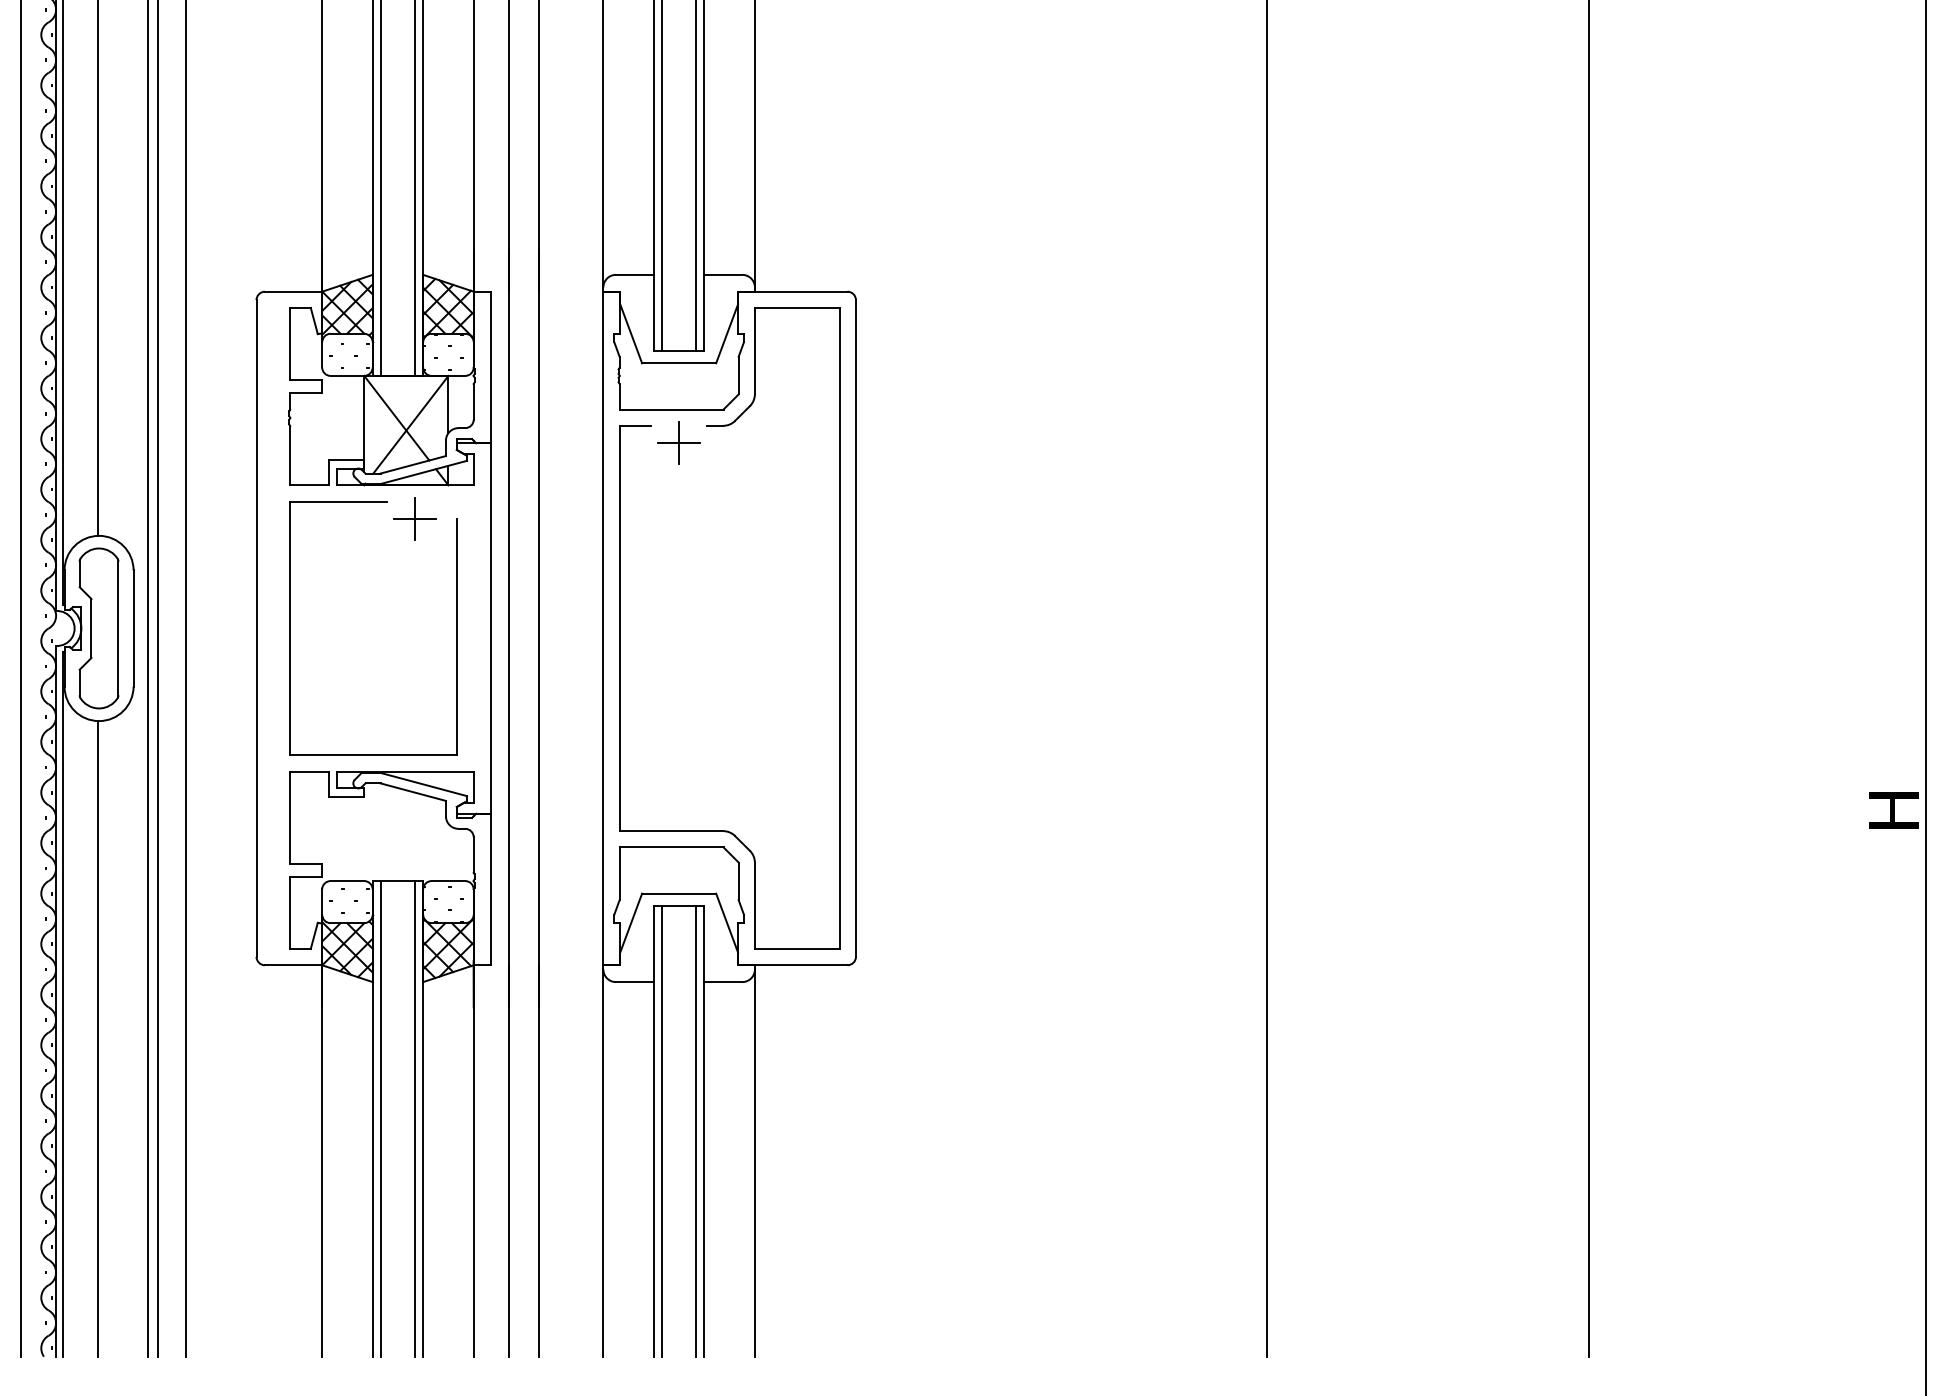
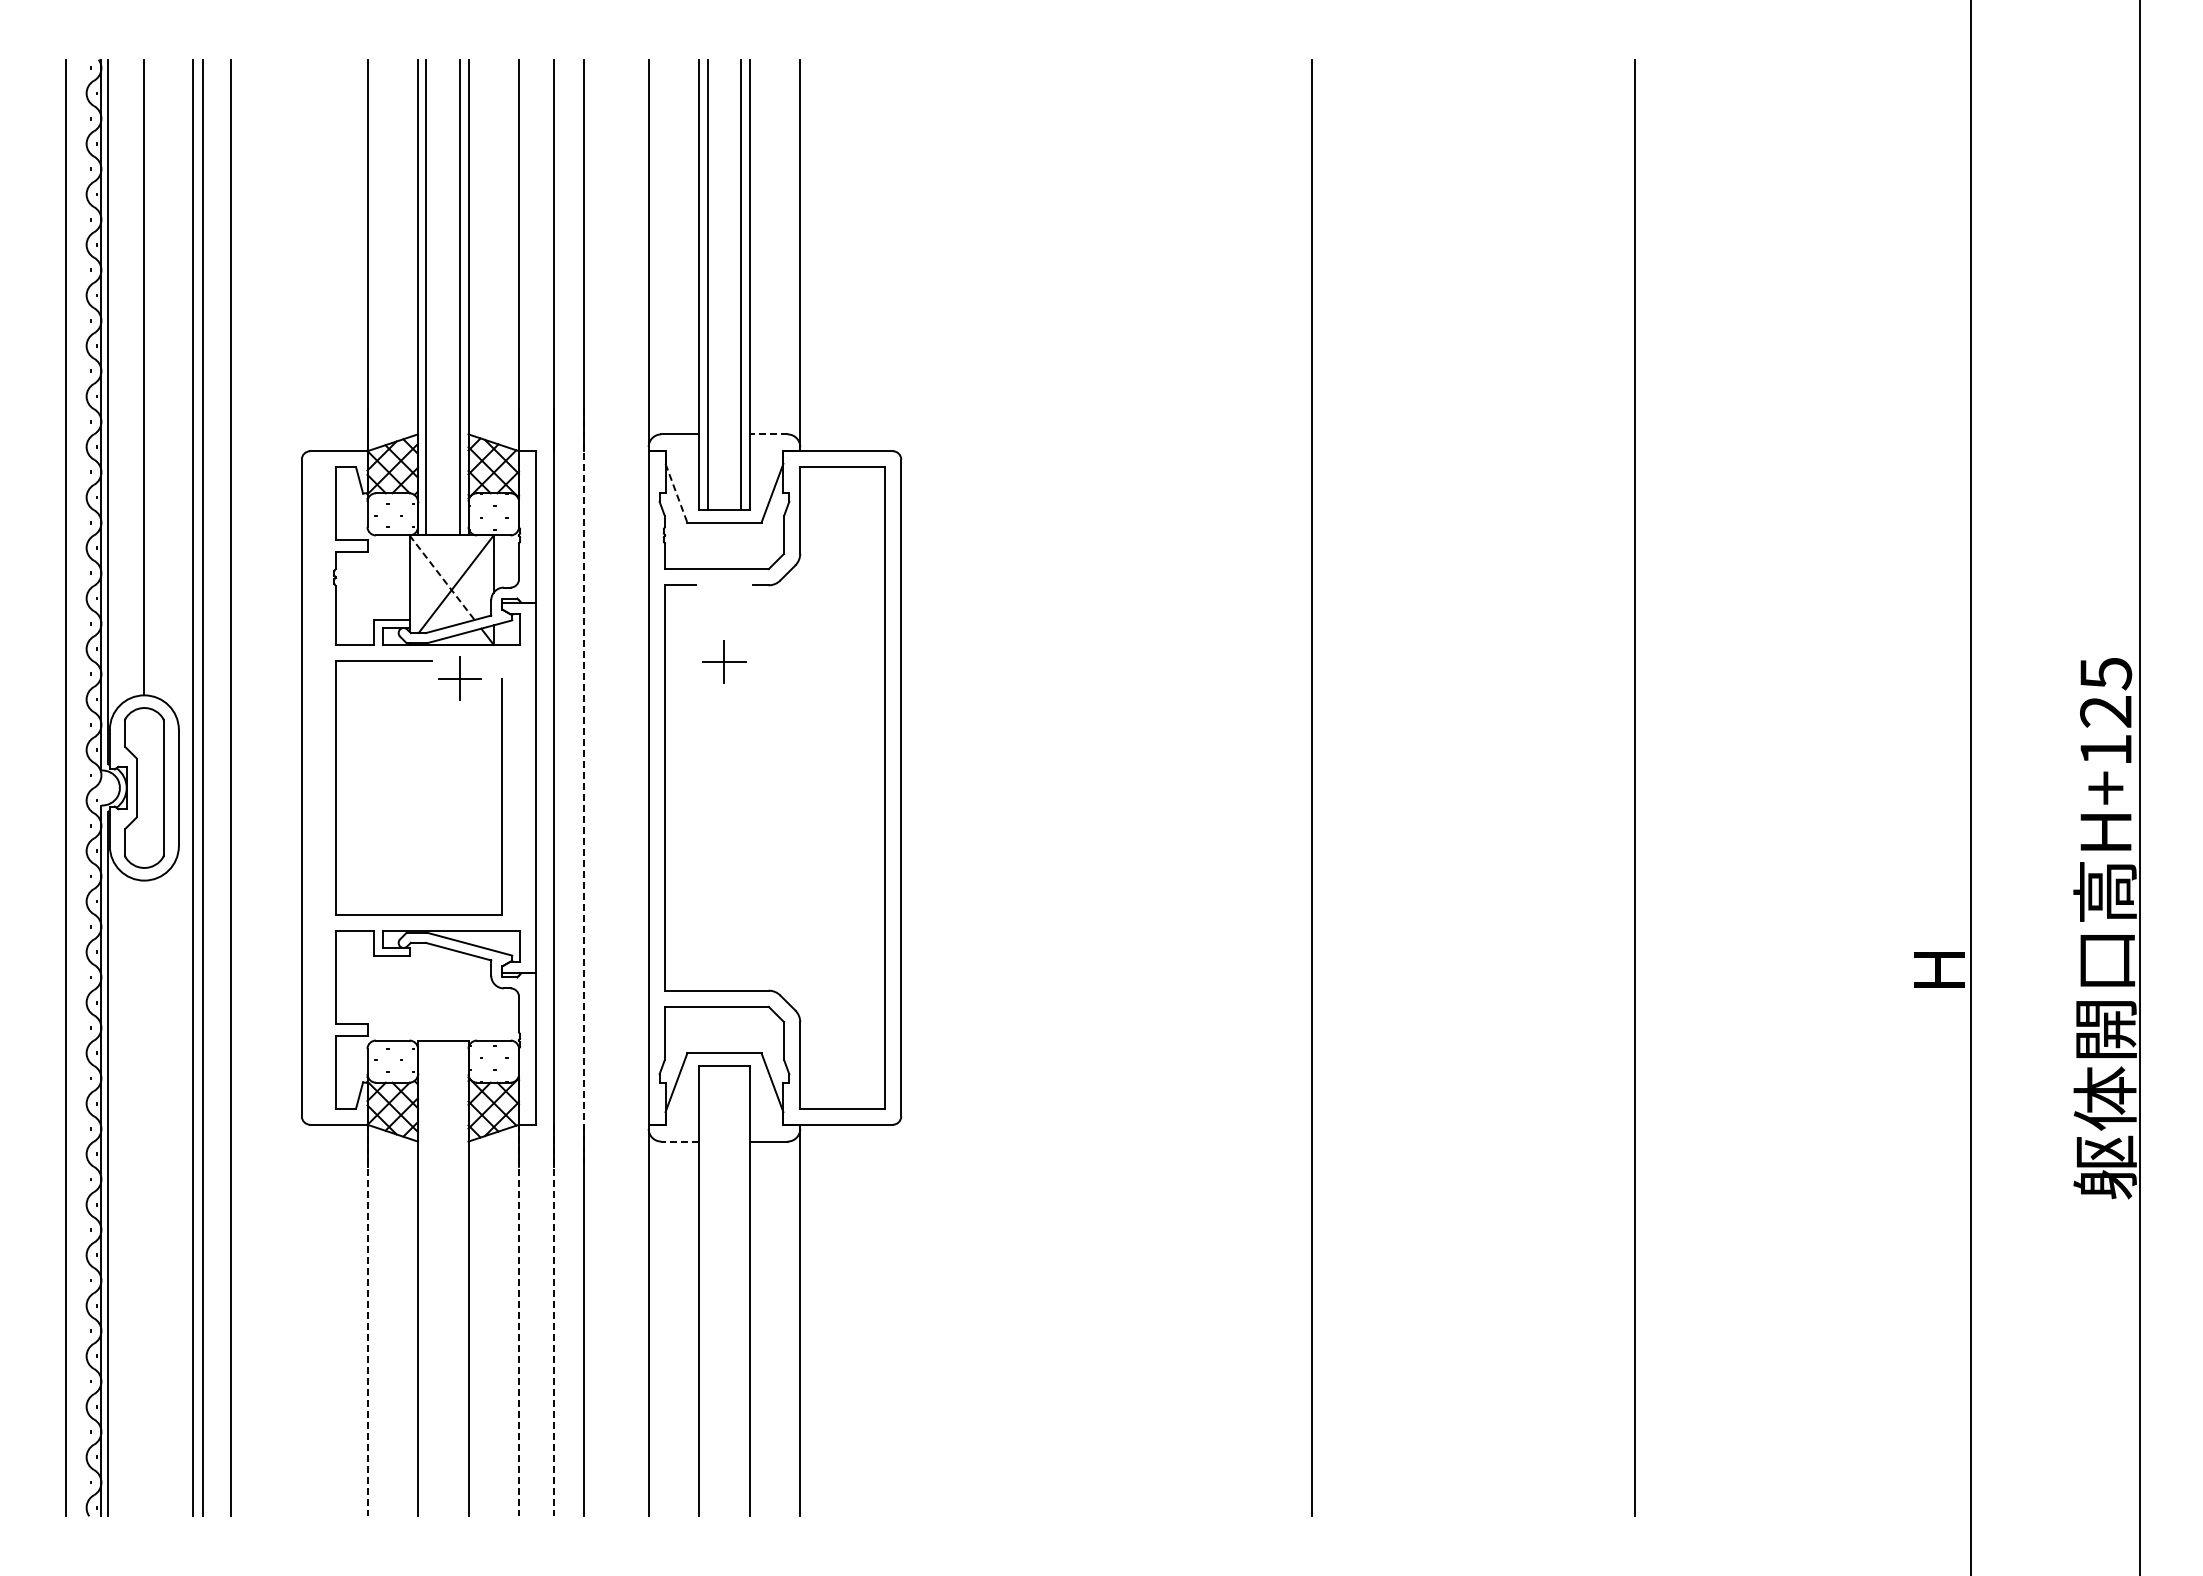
line: (723, 274) -> (768, 434), solid -> dashed
line: (631, 333) -> (676, 493), solid -> dashed
line: (397, 418) -> (442, 578), solid -> dashed
part: (679, 442) -> (724, 661), moved
line: (538, 628) -> (583, 788), solid -> dashed
line: (635, 981) -> (680, 1141), solid -> dashed
line: (98, 1038) -> (143, 1198), removed
line: (381, 1118) -> (426, 1278), removed
line: (415, 1118) -> (460, 1278), removed
line: (662, 1130) -> (707, 1290), removed
line: (696, 1130) -> (741, 1290), removed
line: (322, 1160) -> (367, 1320), solid -> dashed
line: (474, 1160) -> (519, 1320), solid -> dashed
line: (509, 1160) -> (554, 1320), solid -> dashed

